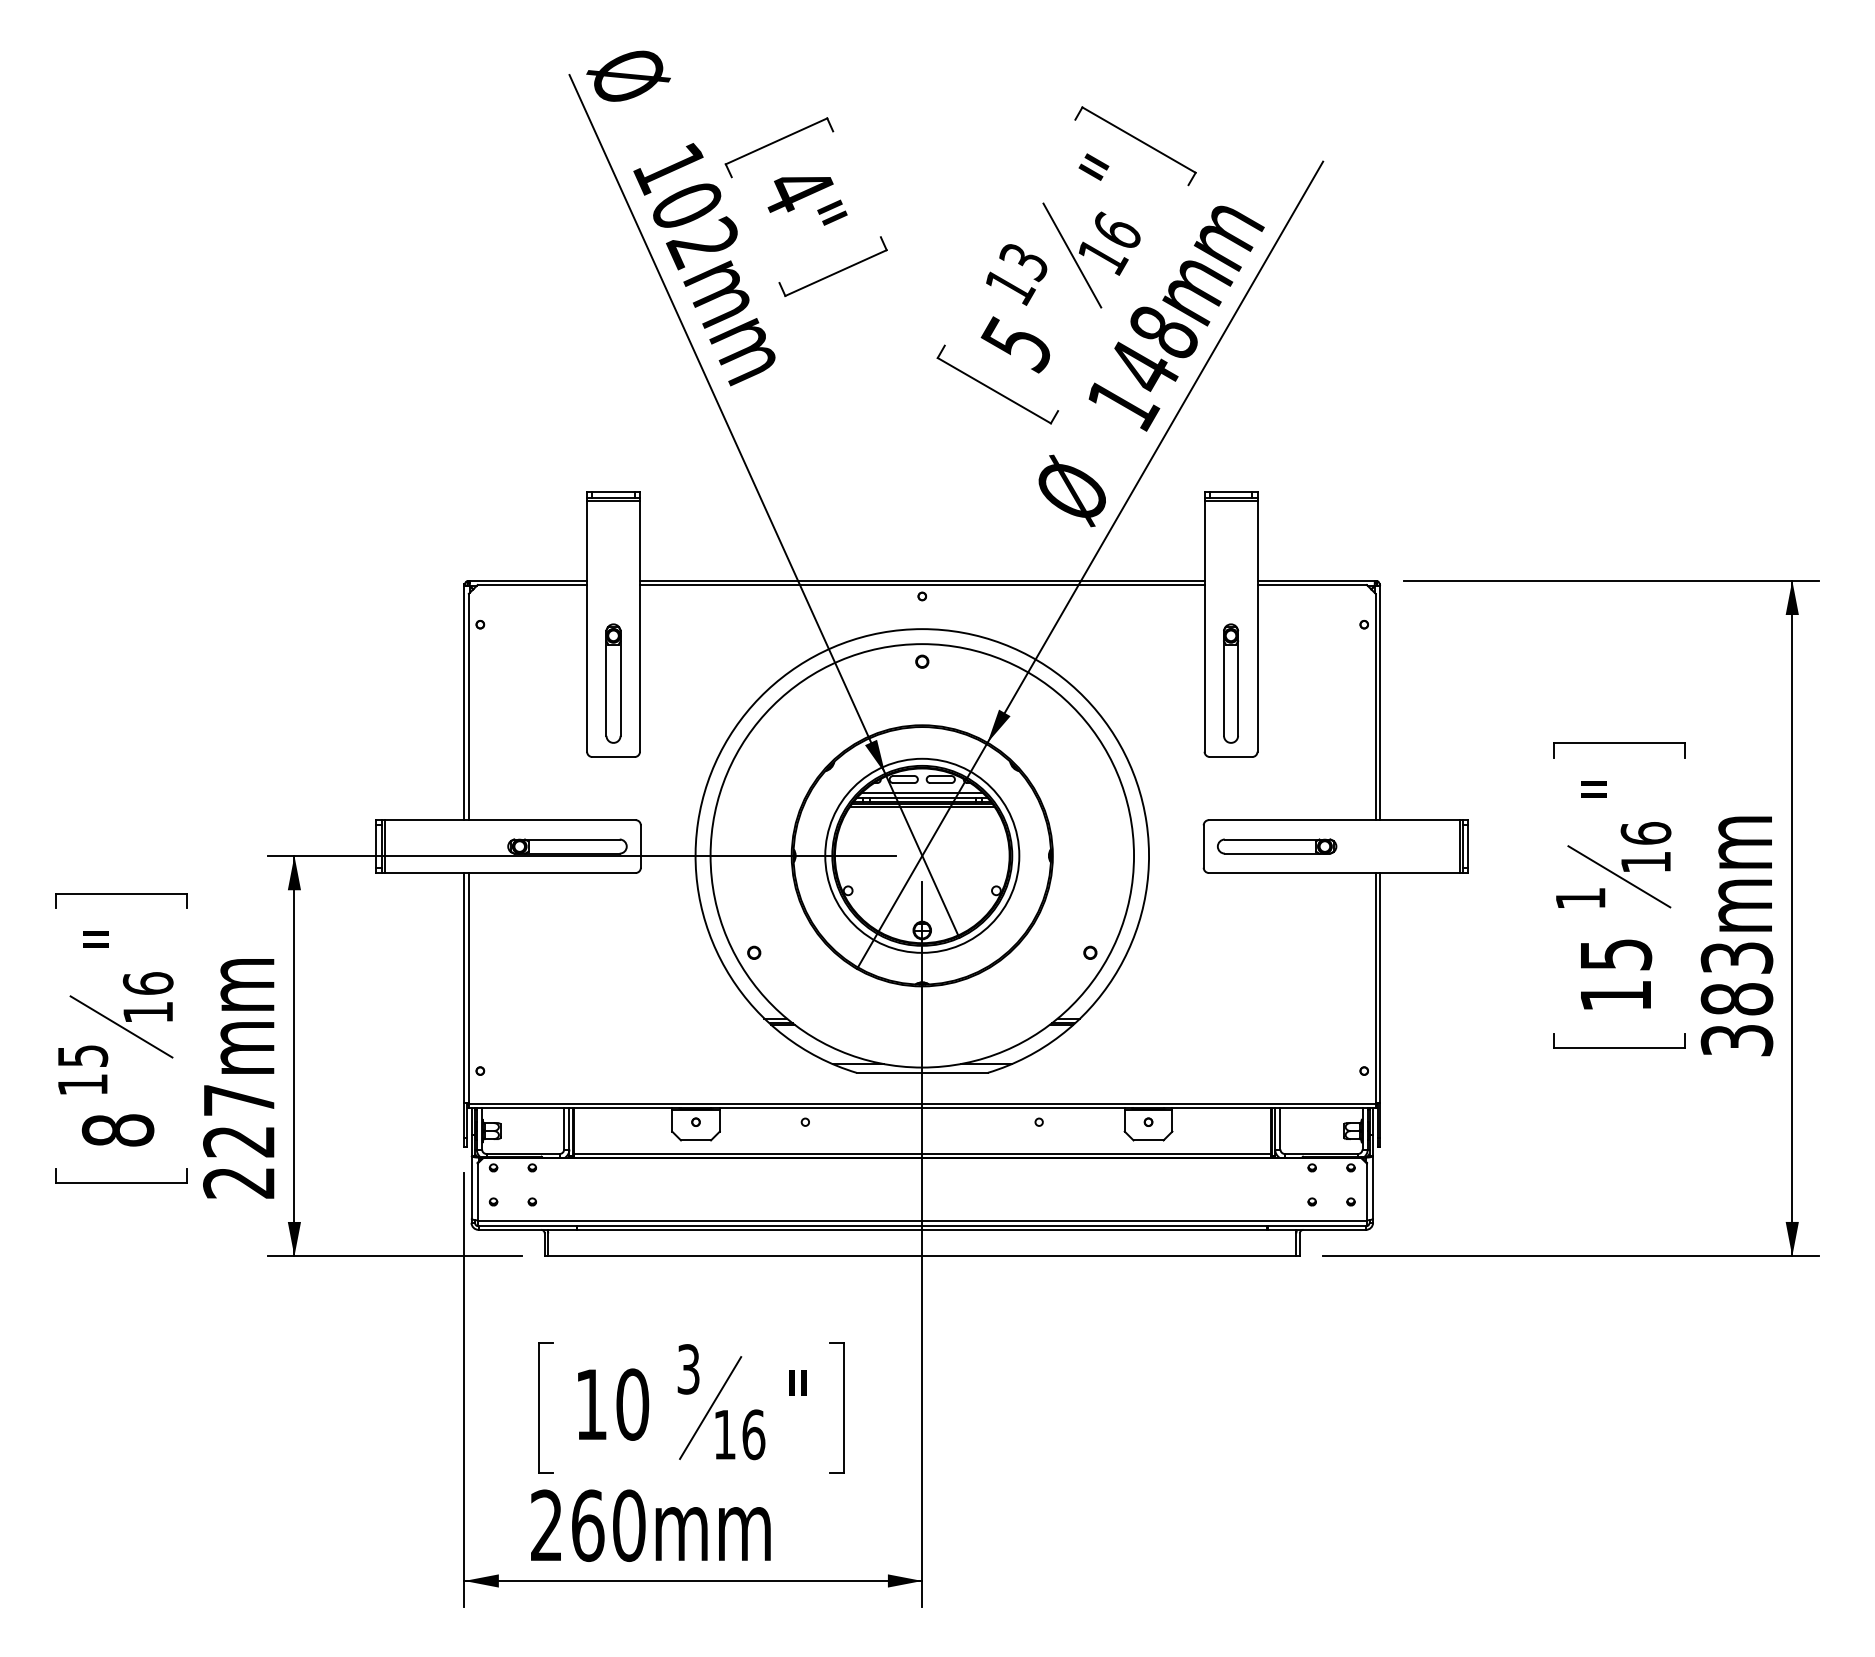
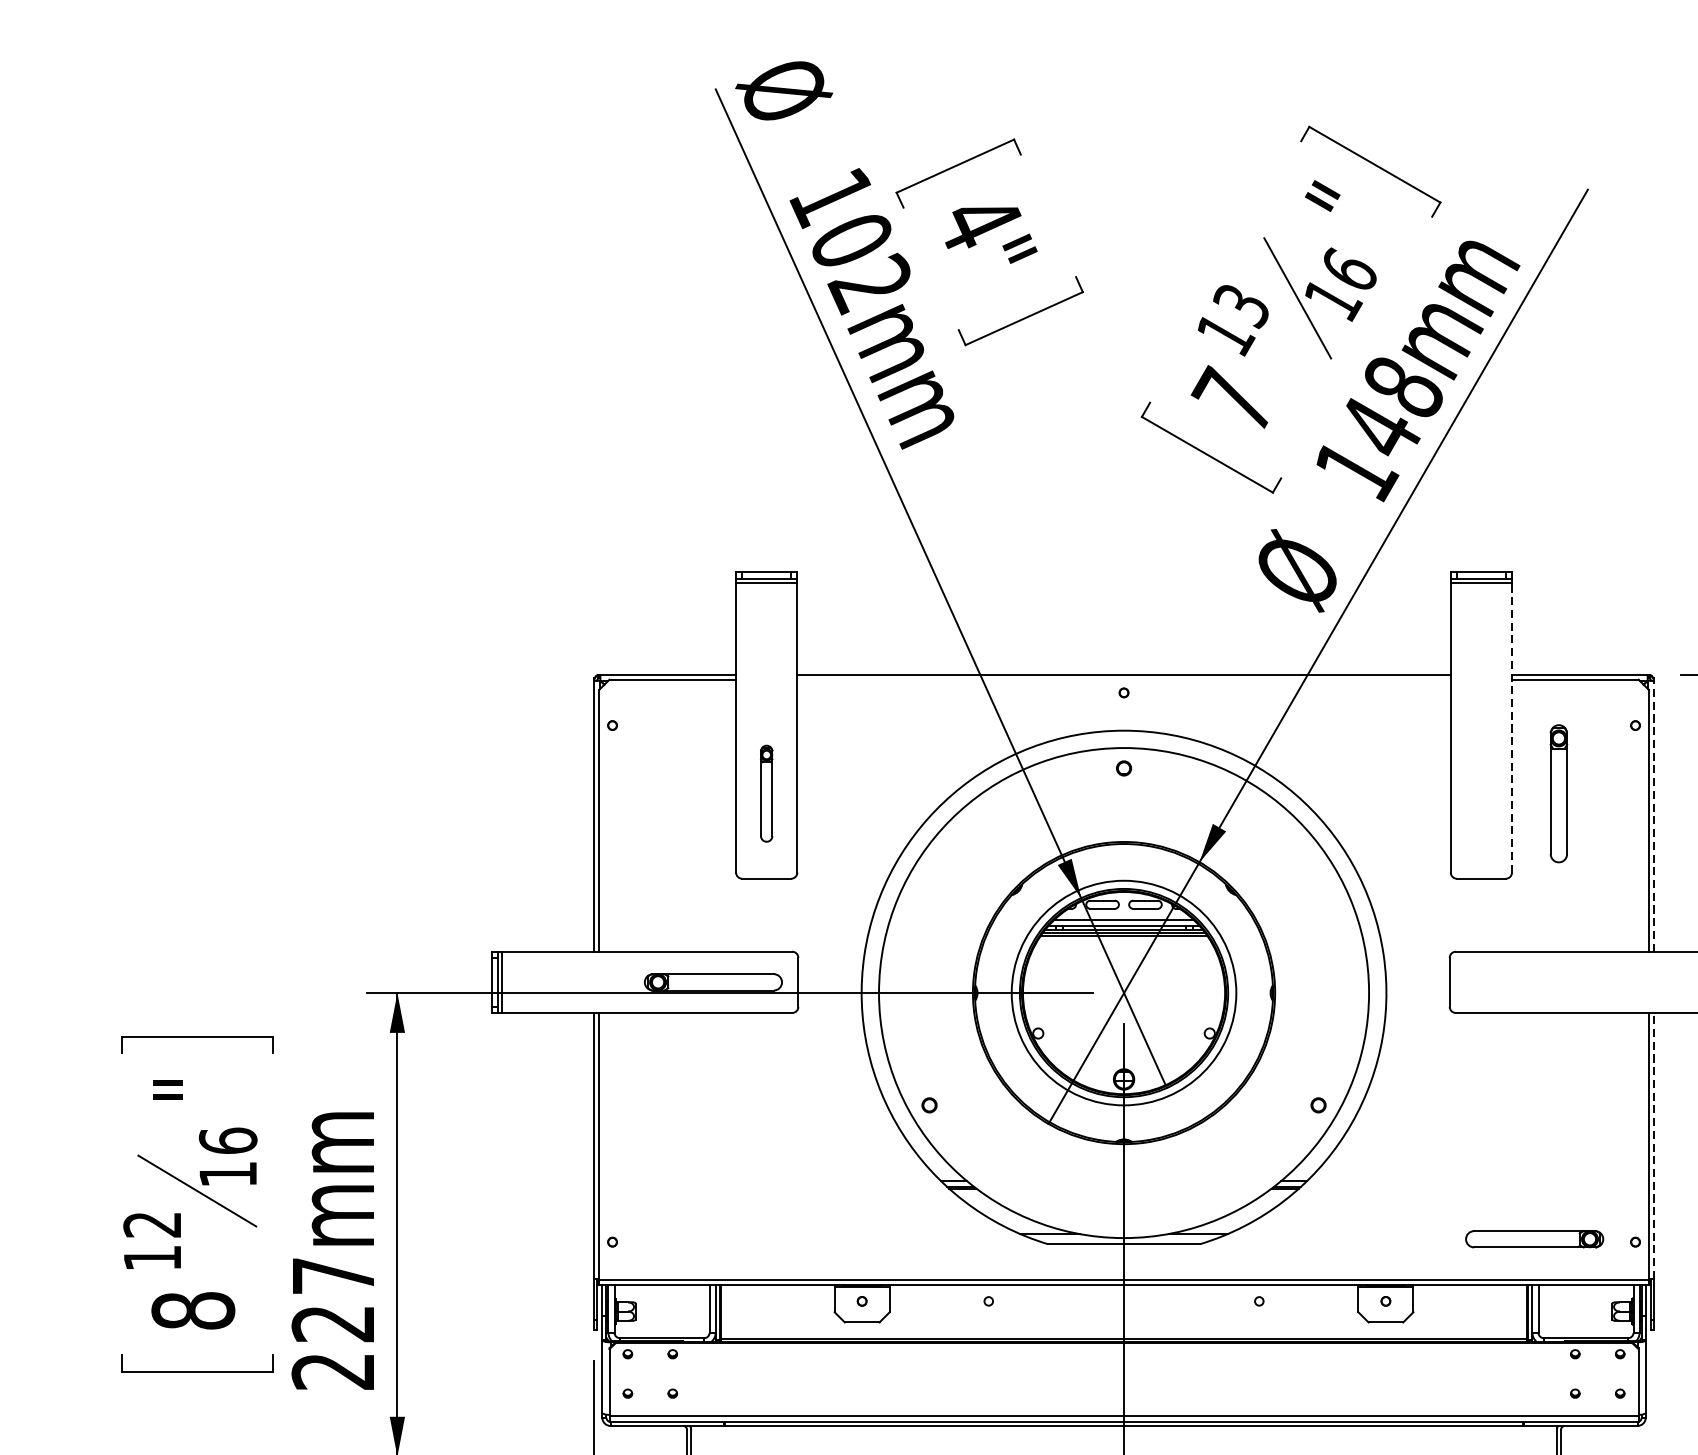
text: (1015, 343) -> (1231, 400), 5 -> 7
line: (922, 585) -> (1124, 680), removed
line: (1257, 625) -> (1511, 726), solid -> dashed
part: (613, 683) -> (766, 793), size x0.7
part: (1231, 683) -> (1559, 793), moved
line: (1380, 702) -> (1654, 815), solid -> dashed
part: (1277, 846) -> (1535, 1239), moved
line: (1380, 987) -> (1654, 1145), solid -> dashed
text: (82, 1056) -> (152, 1225), 15 -> 12

